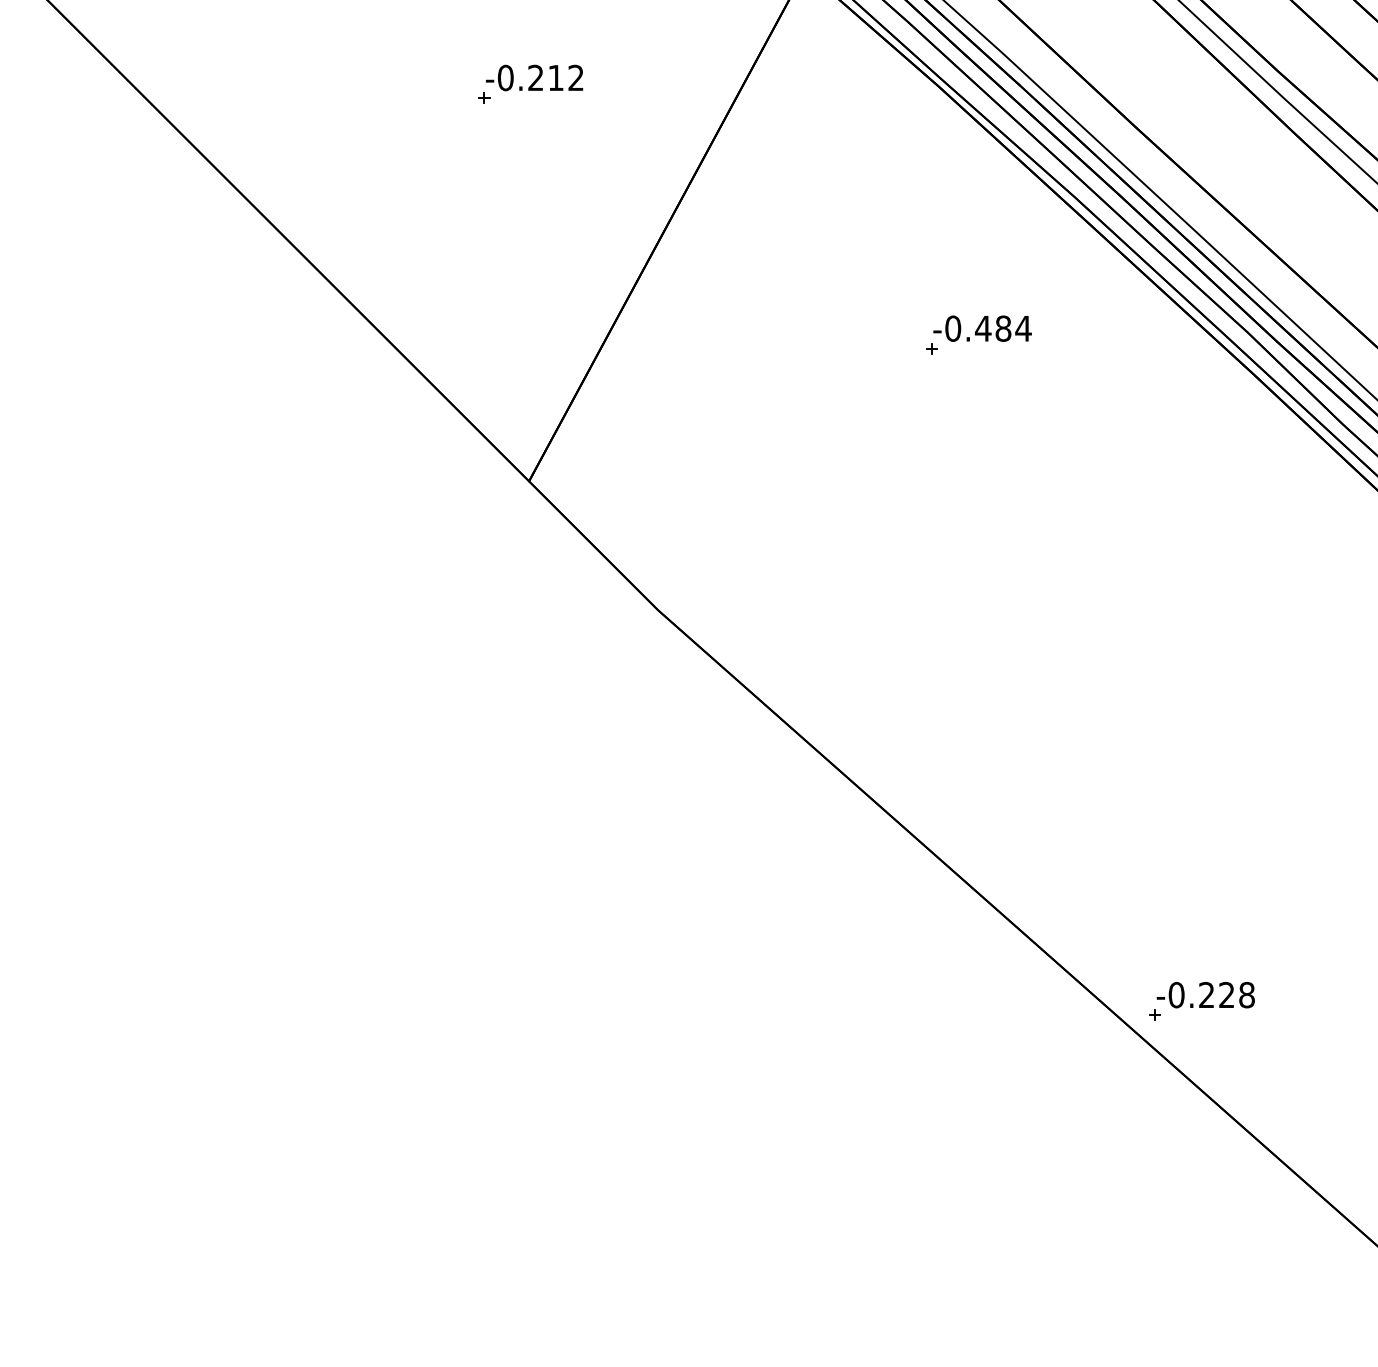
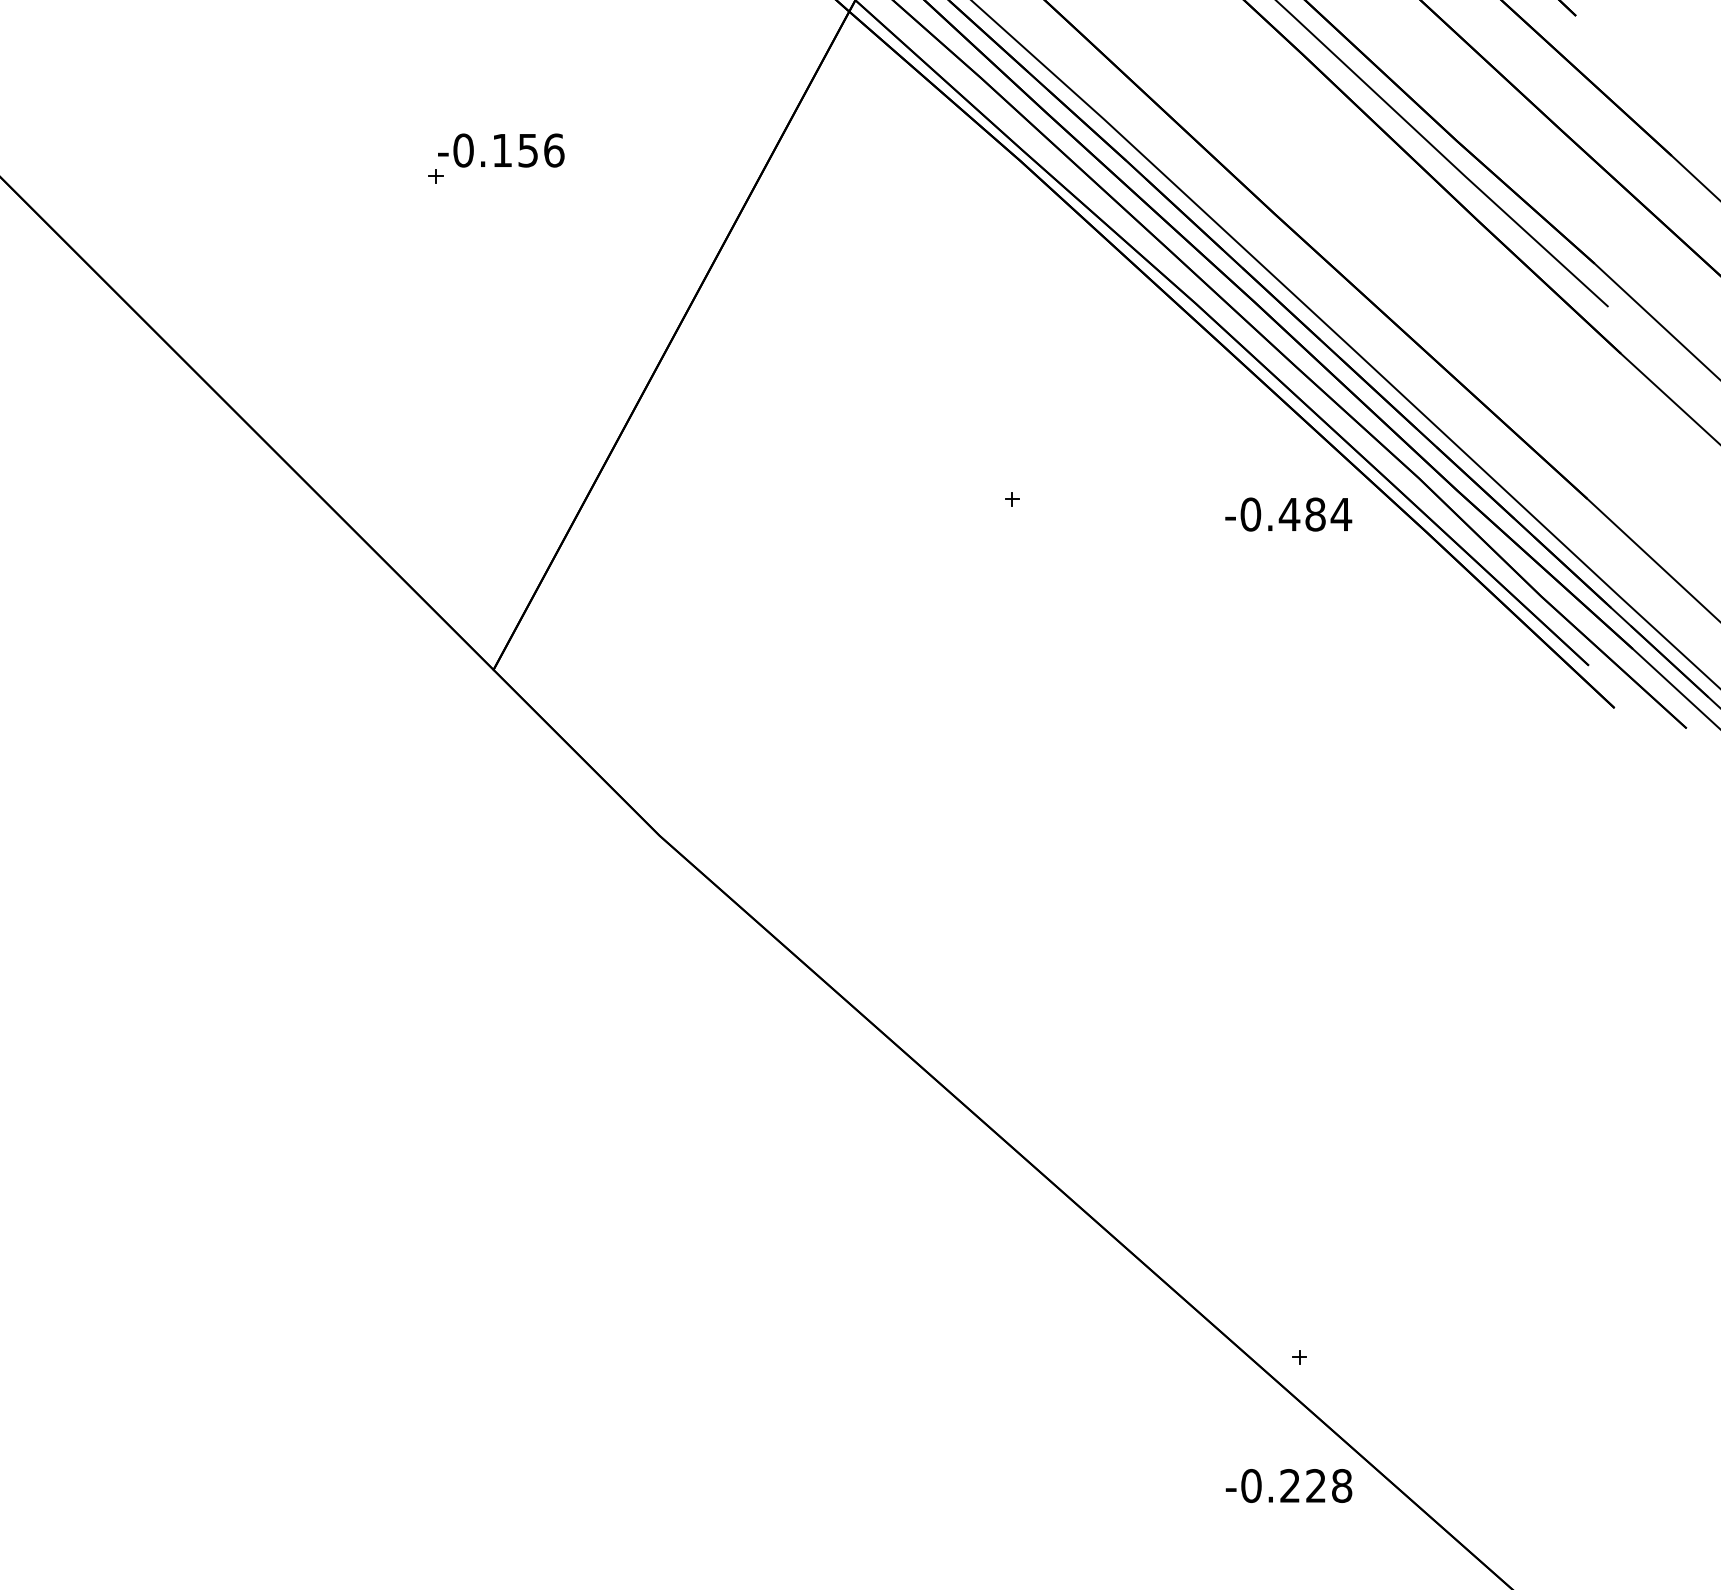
text: (556, 77) -> (528, 149), -0.212 -> -0.156
text: (982, 328) -> (1288, 514), moved
text: (1205, 995) -> (1288, 1486), moved

